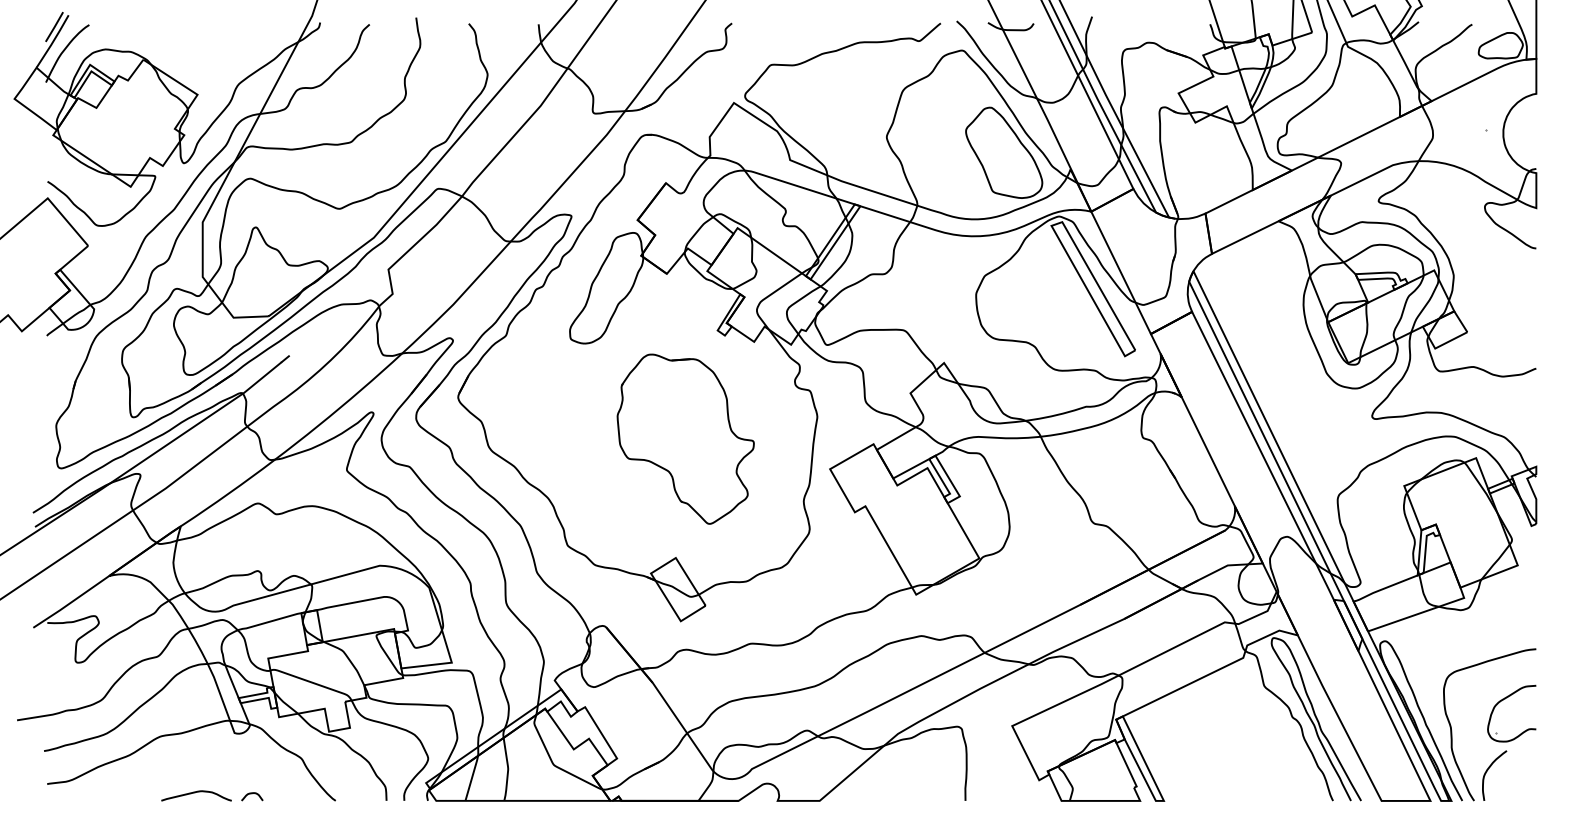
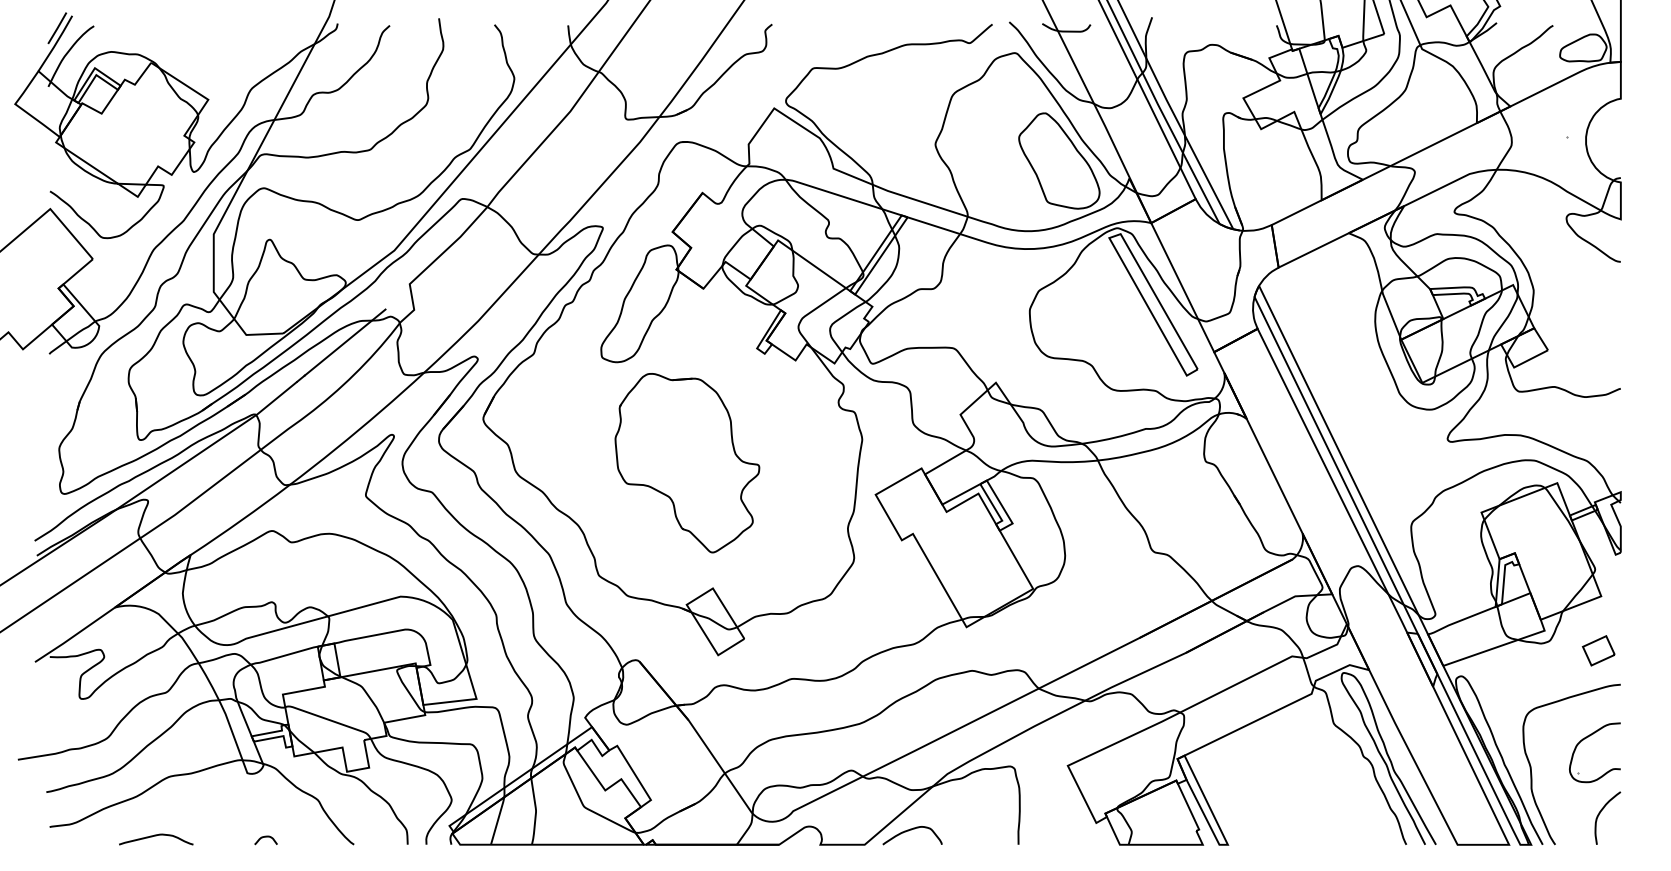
line: (326, 324) -> (344, 342), added
part: (685, 439) -> (687, 463), moved
part: (1515, 616) -> (1598, 650), added
curve: (1488, 770) -> (1601, 812), moved
curve: (864, 787) -> (911, 830), added
curve: (196, 793) -> (156, 836), moved

